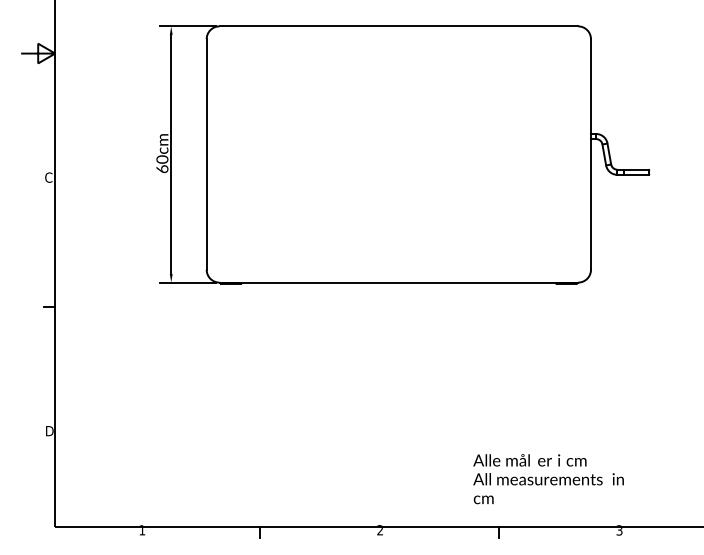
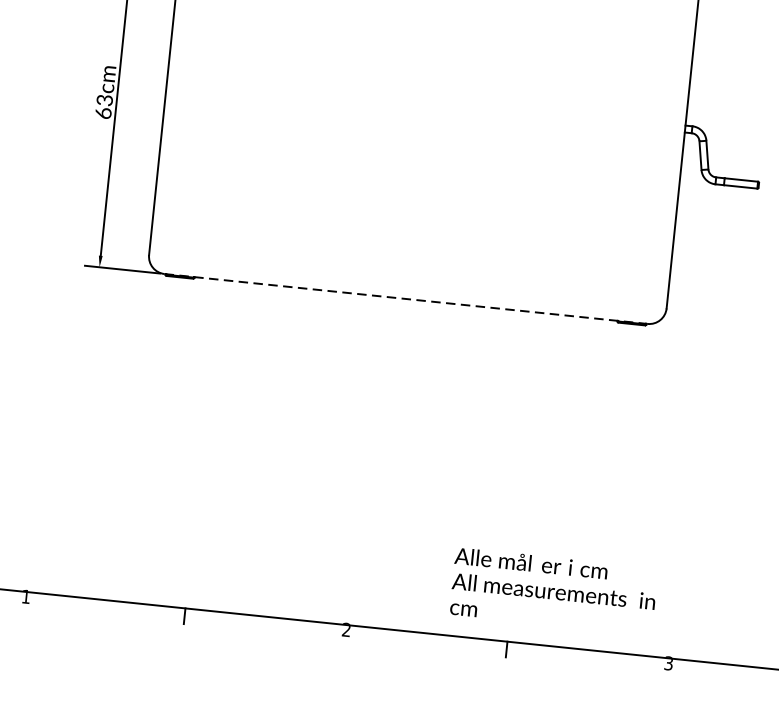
text: (162, 159) -> (104, 100), 60cm -> 63cm
line: (399, 282) -> (406, 298), solid -> dashed
text: (548, 479) -> (553, 591), moved

